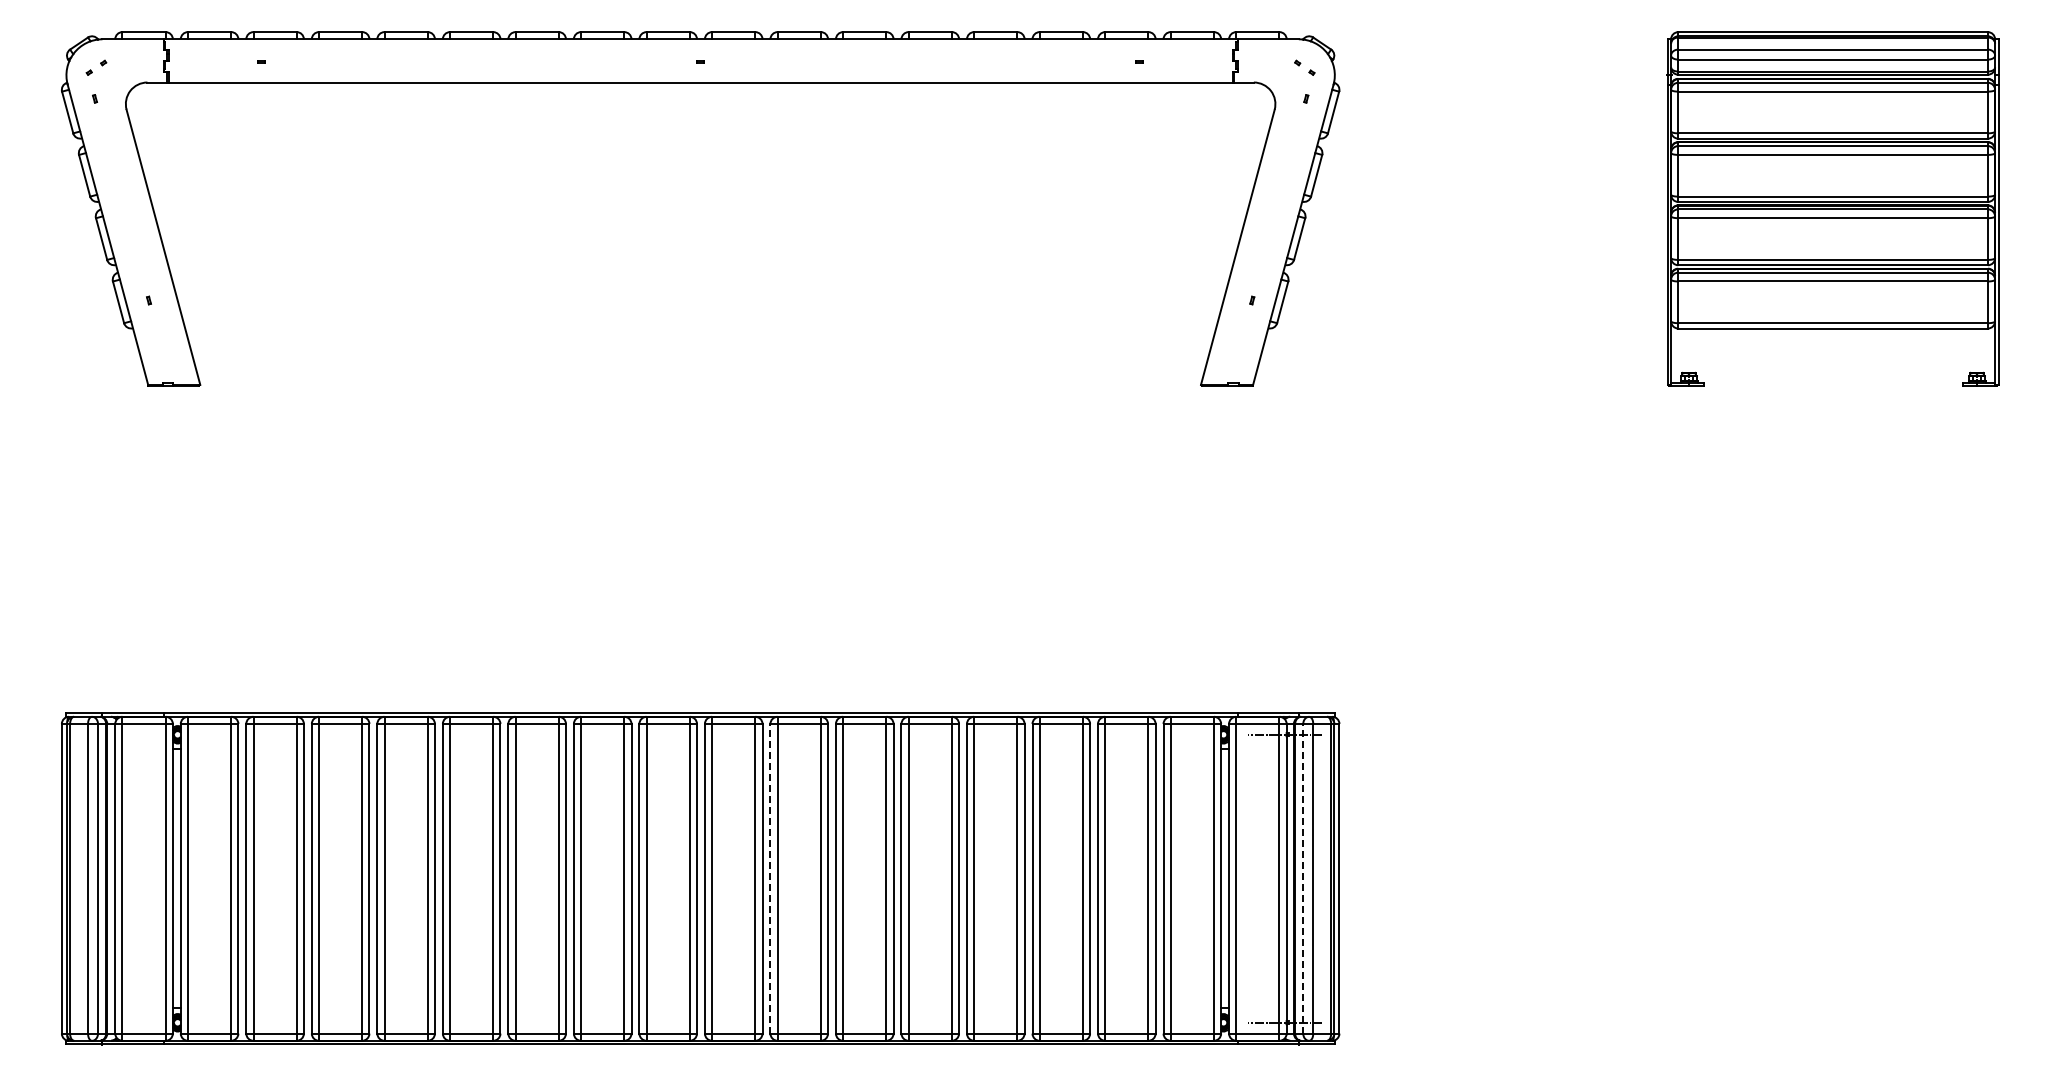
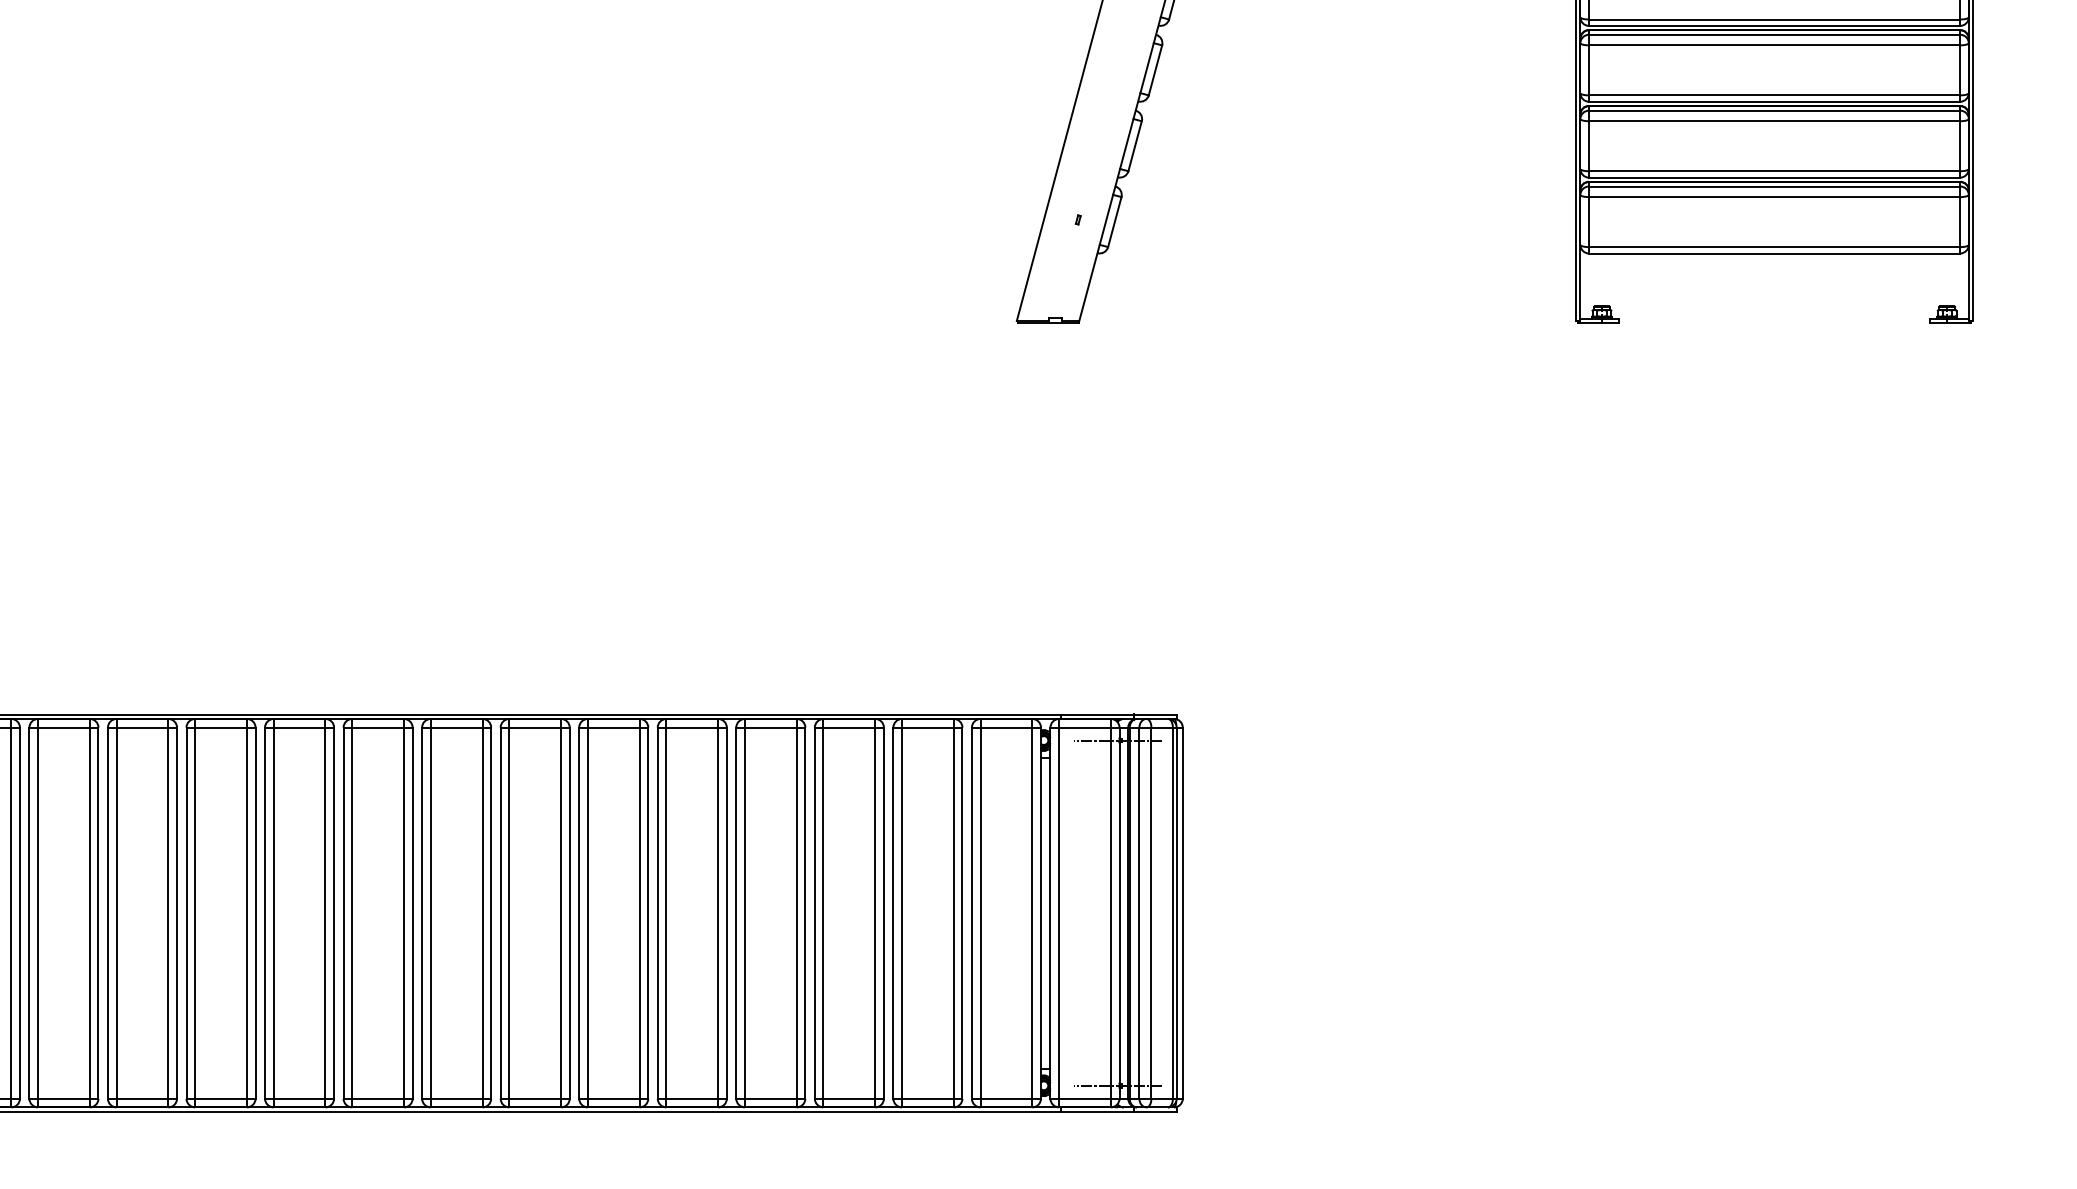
line: (770, 878) -> (500, 912), dashed -> solid
line: (1303, 878) -> (1139, 912), dashed -> solid

